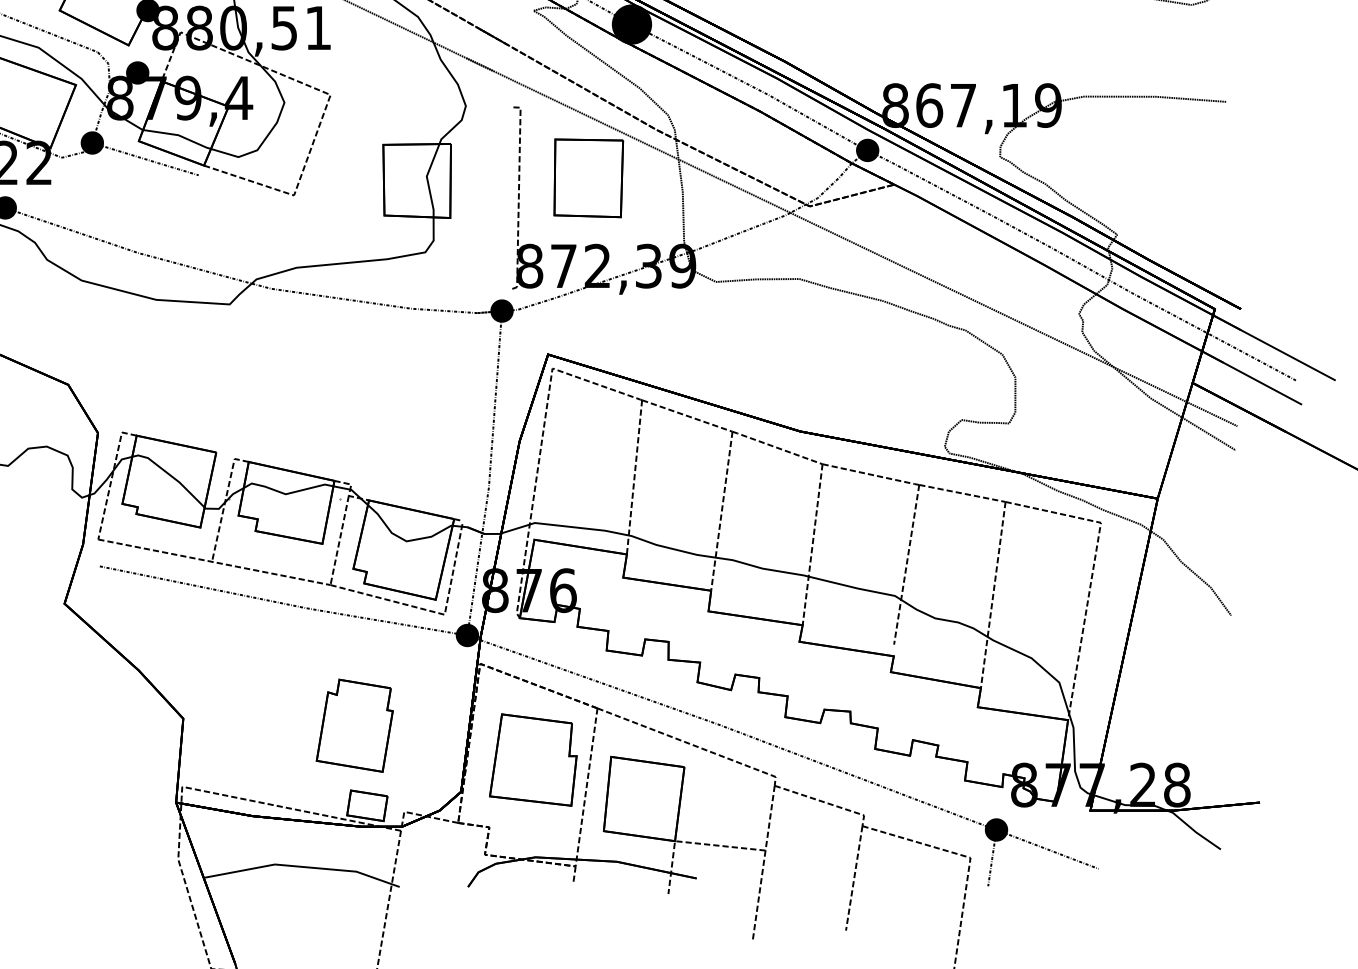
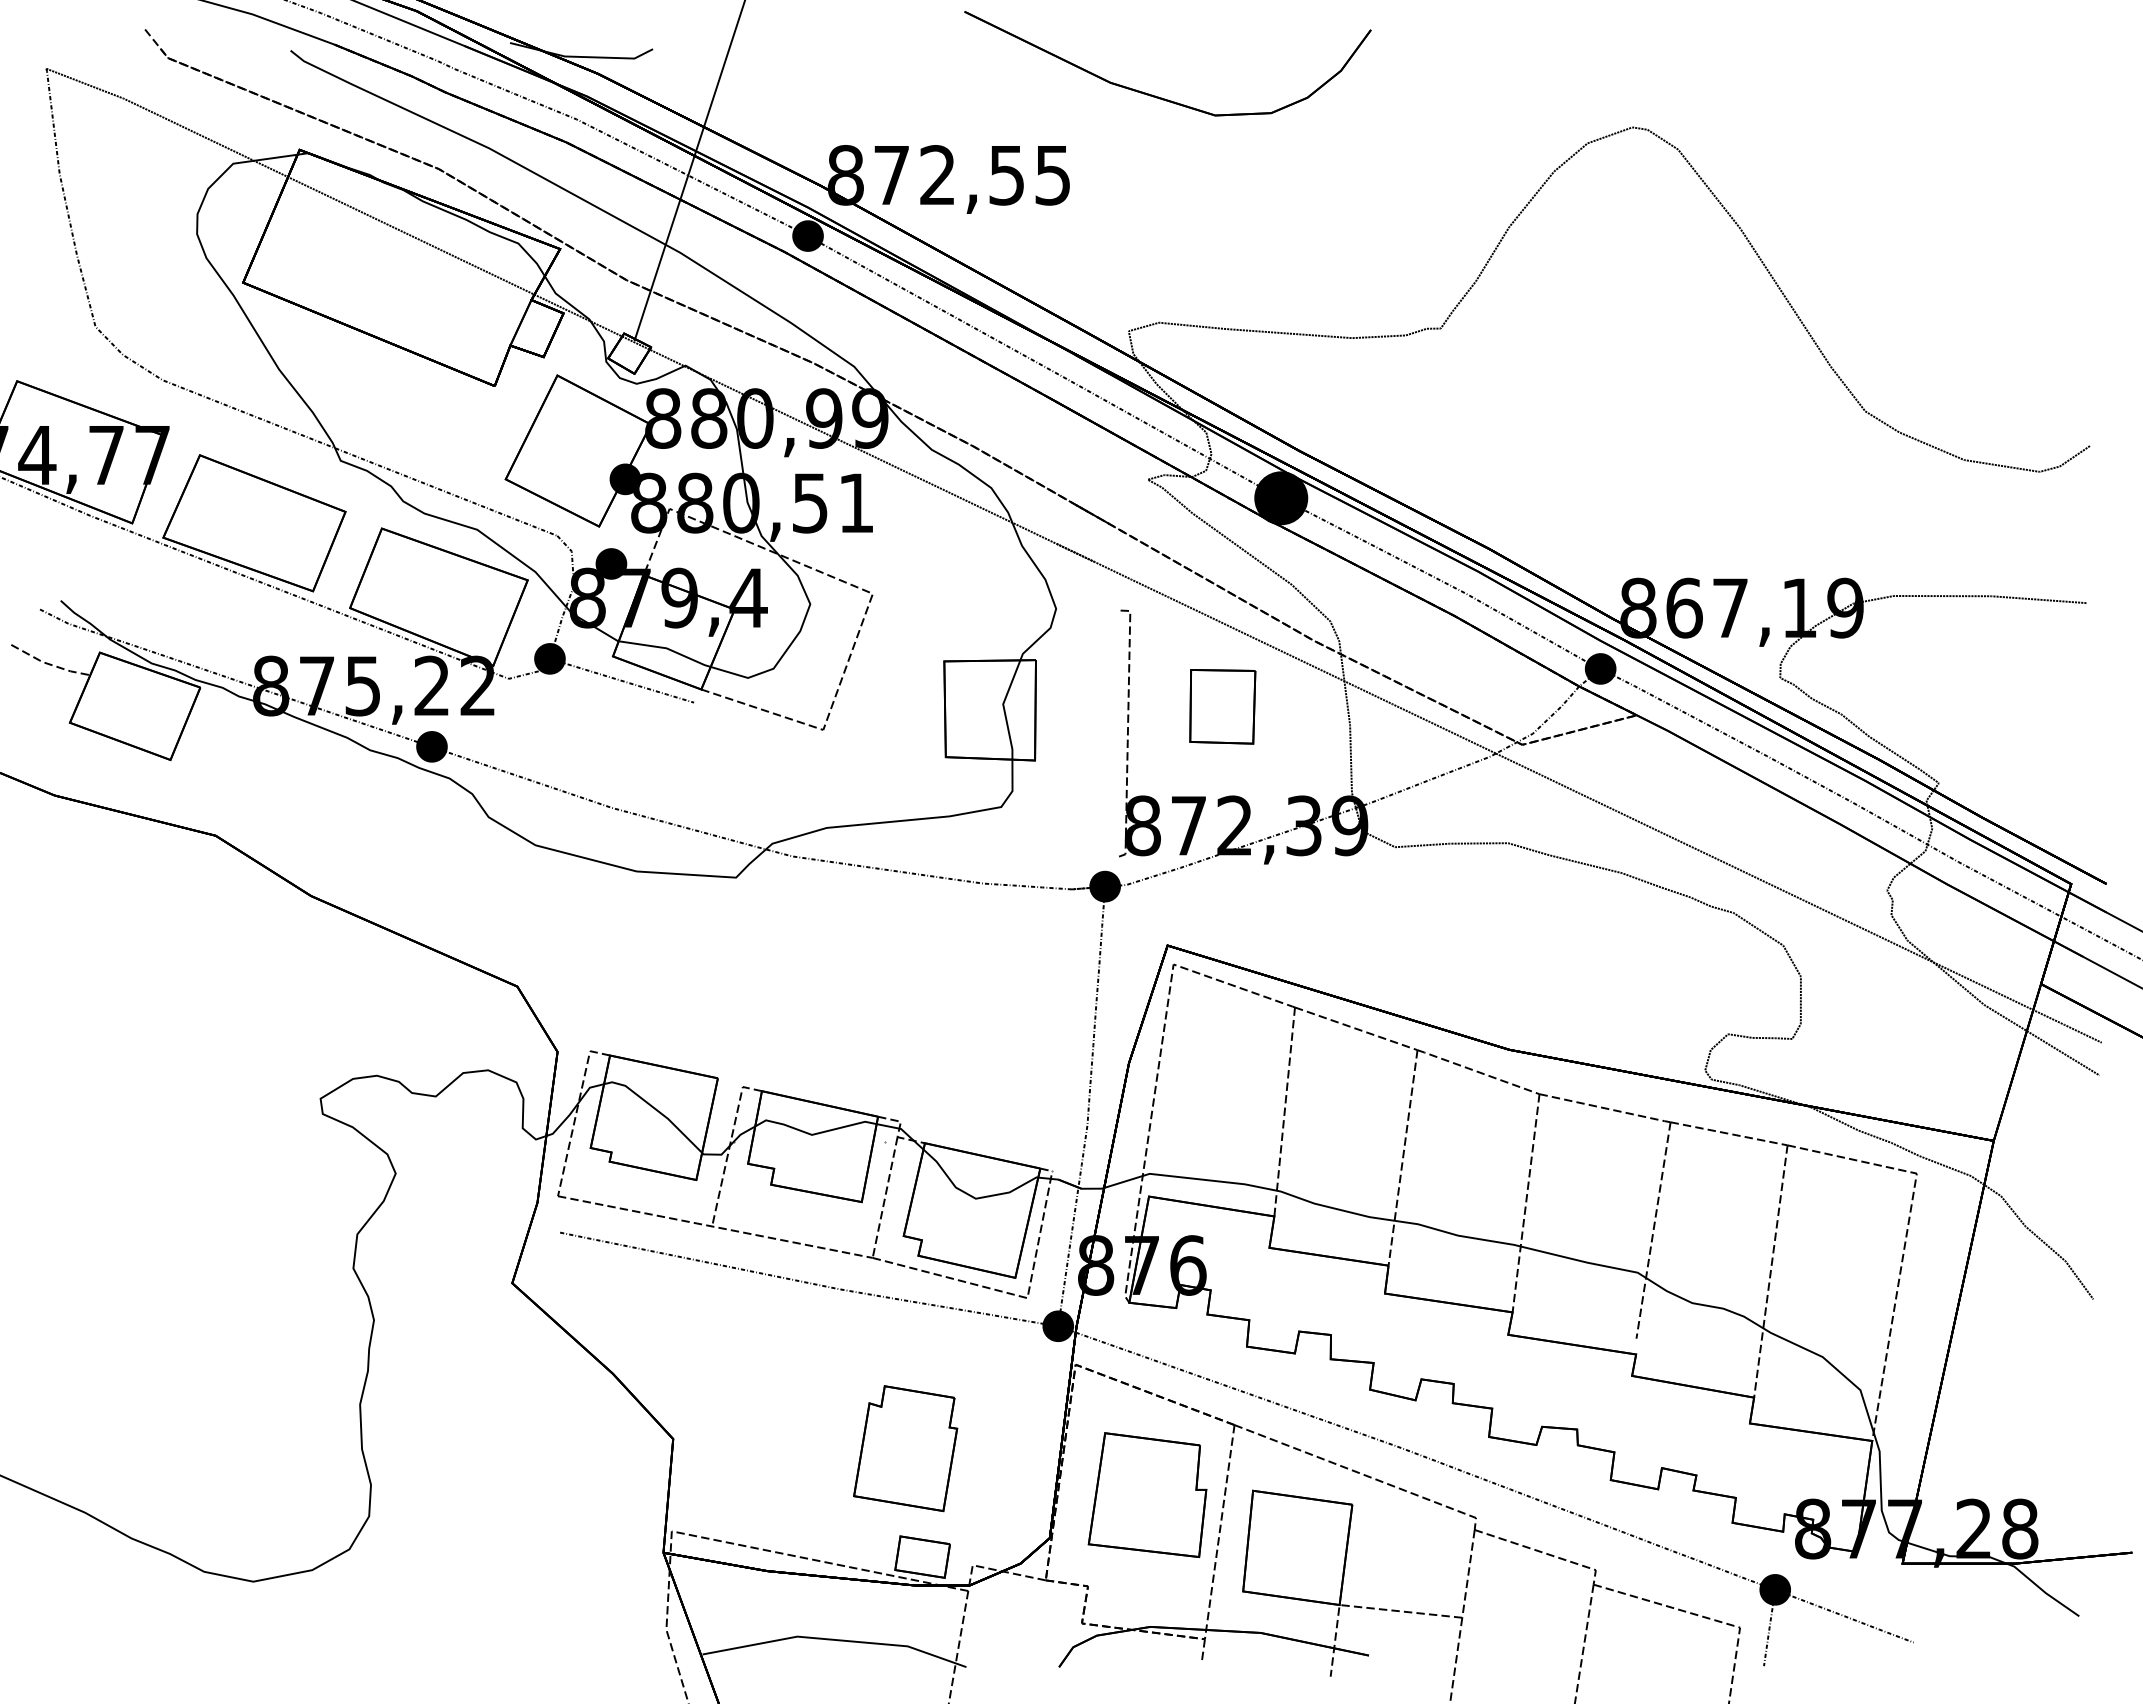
part: (588, 178) -> (1222, 706), size x0.7

